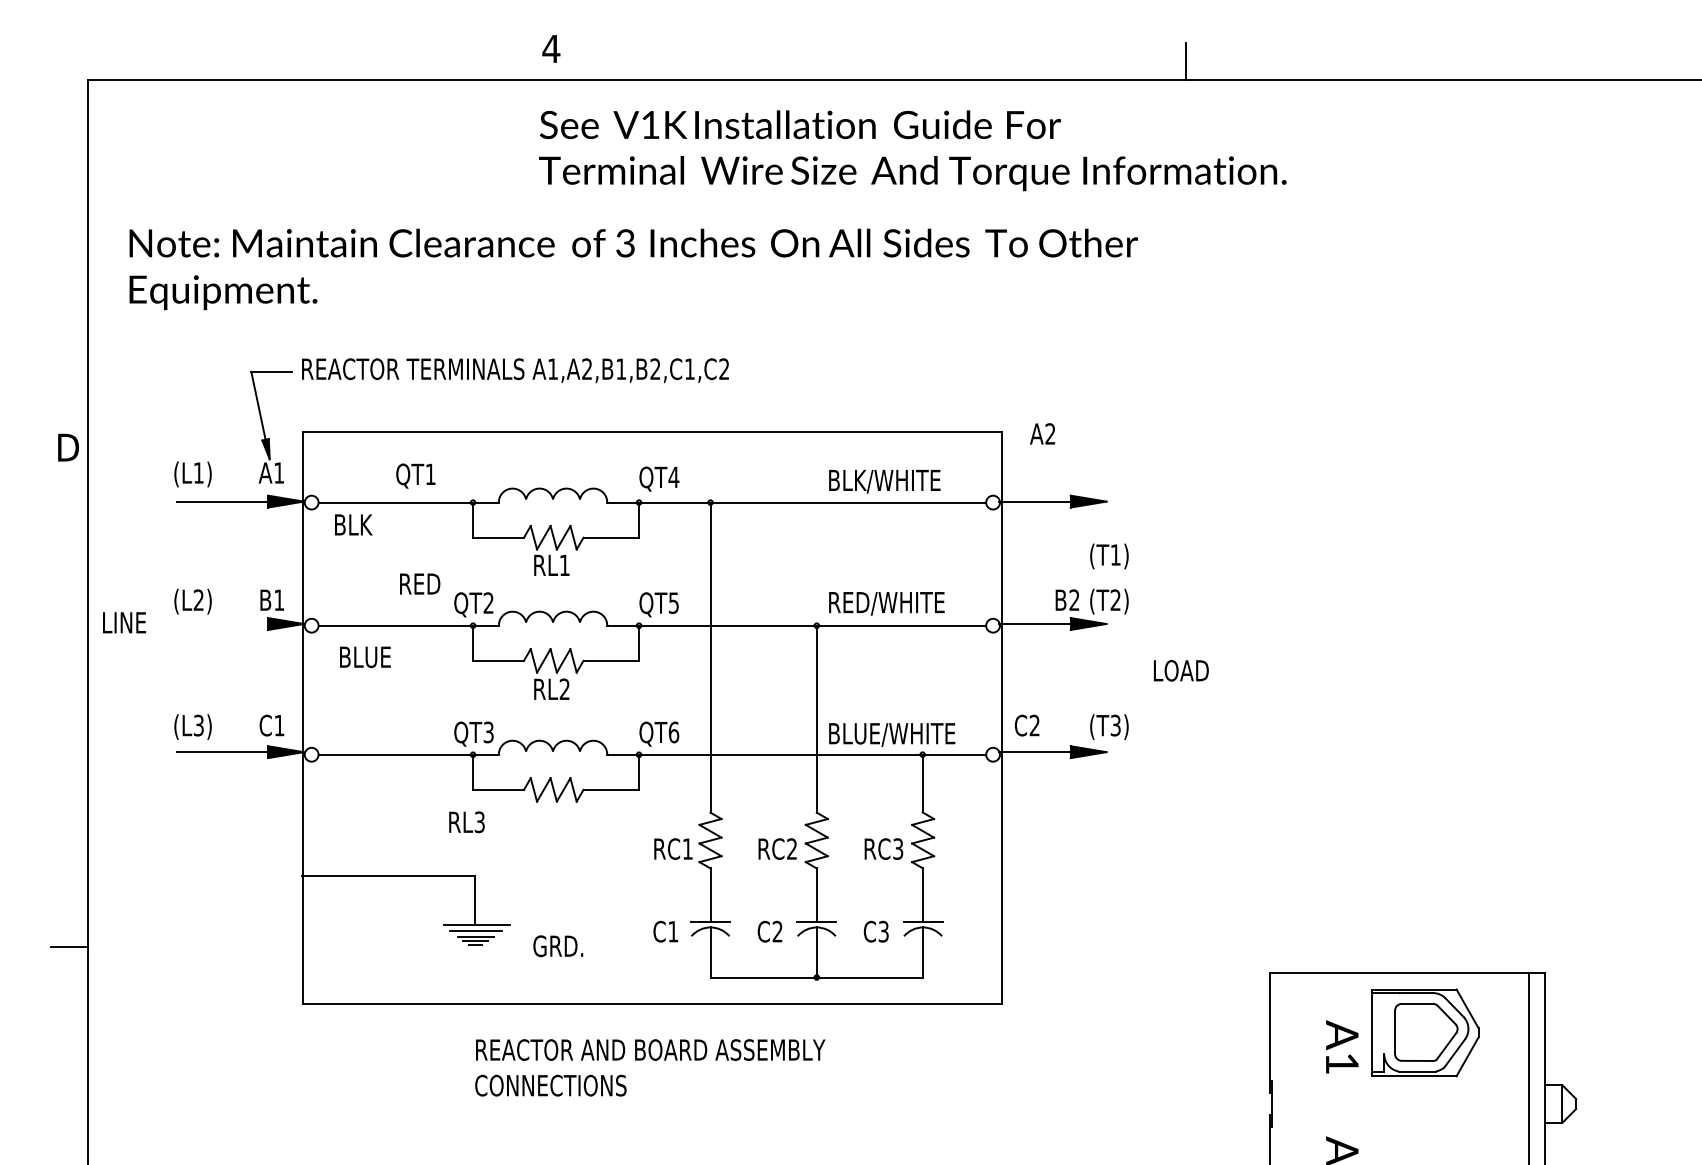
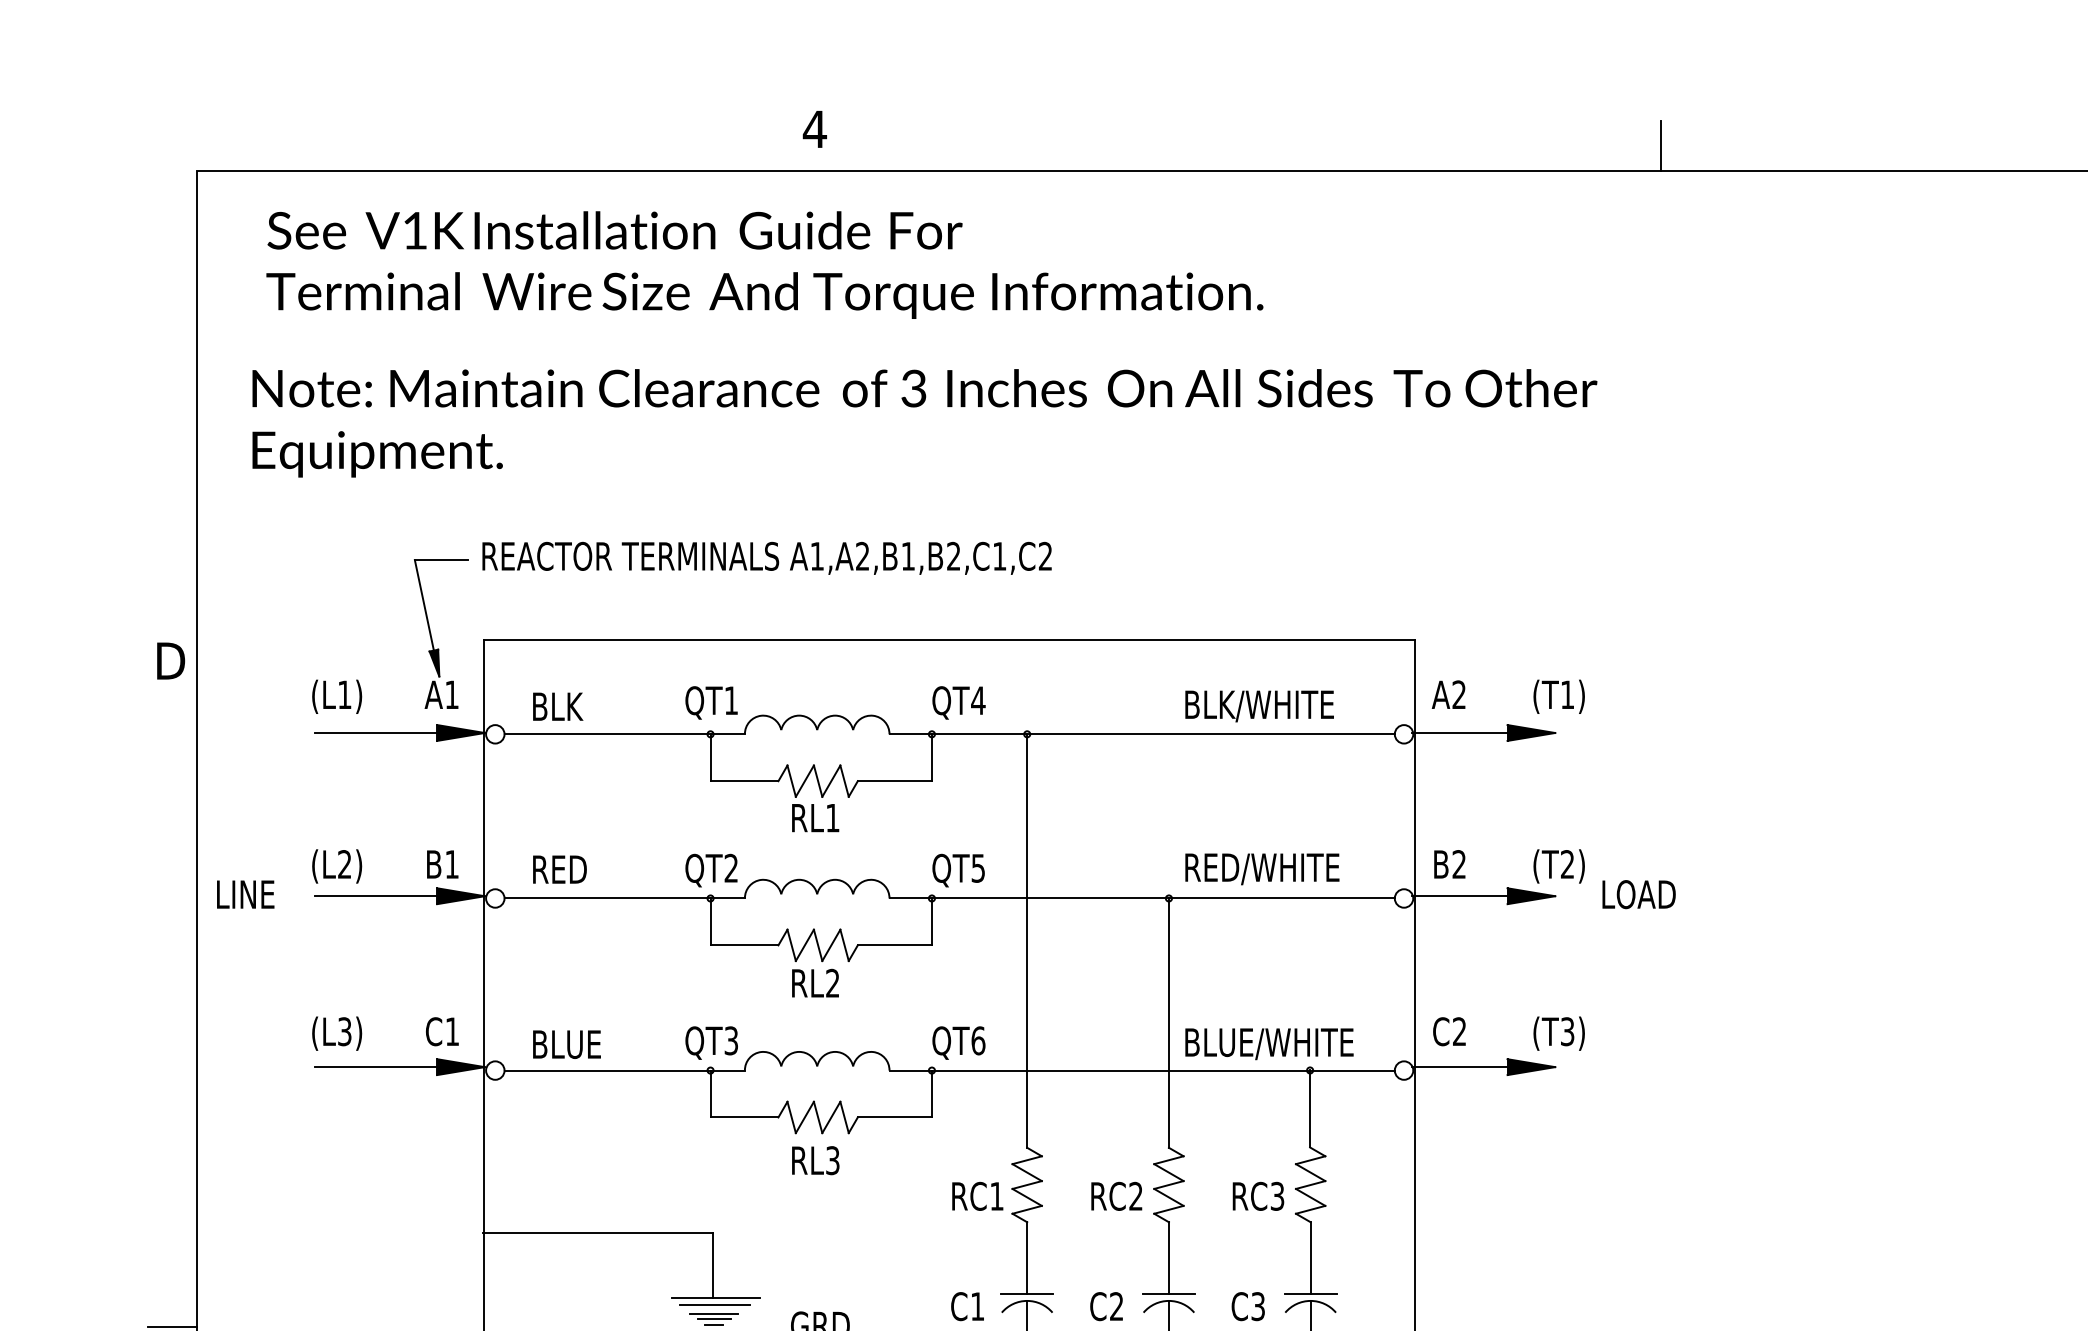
text: (912, 150) -> (764, 264), moved
text: (1042, 433) -> (1448, 694), moved
text: (415, 475) -> (711, 702), moved
text: (353, 524) -> (557, 706), moved
text: (1109, 556) -> (1559, 696), moved
text: (420, 583) -> (560, 868), moved
text: (1067, 599) -> (1449, 863), moved
line: (222, 624) -> (376, 896), added
text: (365, 657) -> (567, 1044), moved
text: (1181, 670) -> (1639, 894), moved
text: (466, 822) -> (815, 1160), moved

